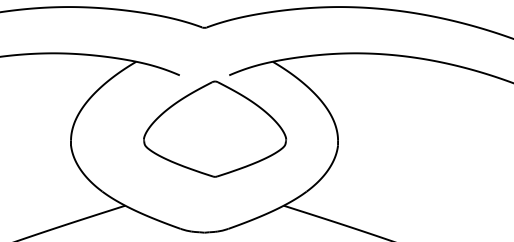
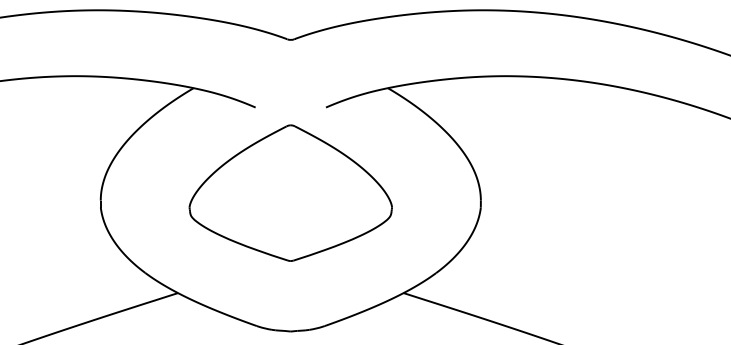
part: (214, 128) -> (290, 192), moved

